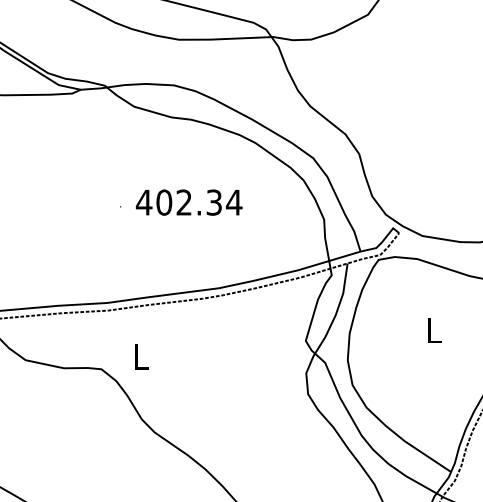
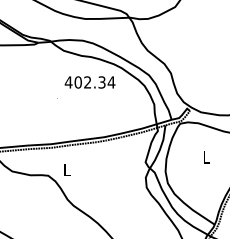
text: (187, 202) -> (89, 82), moved

